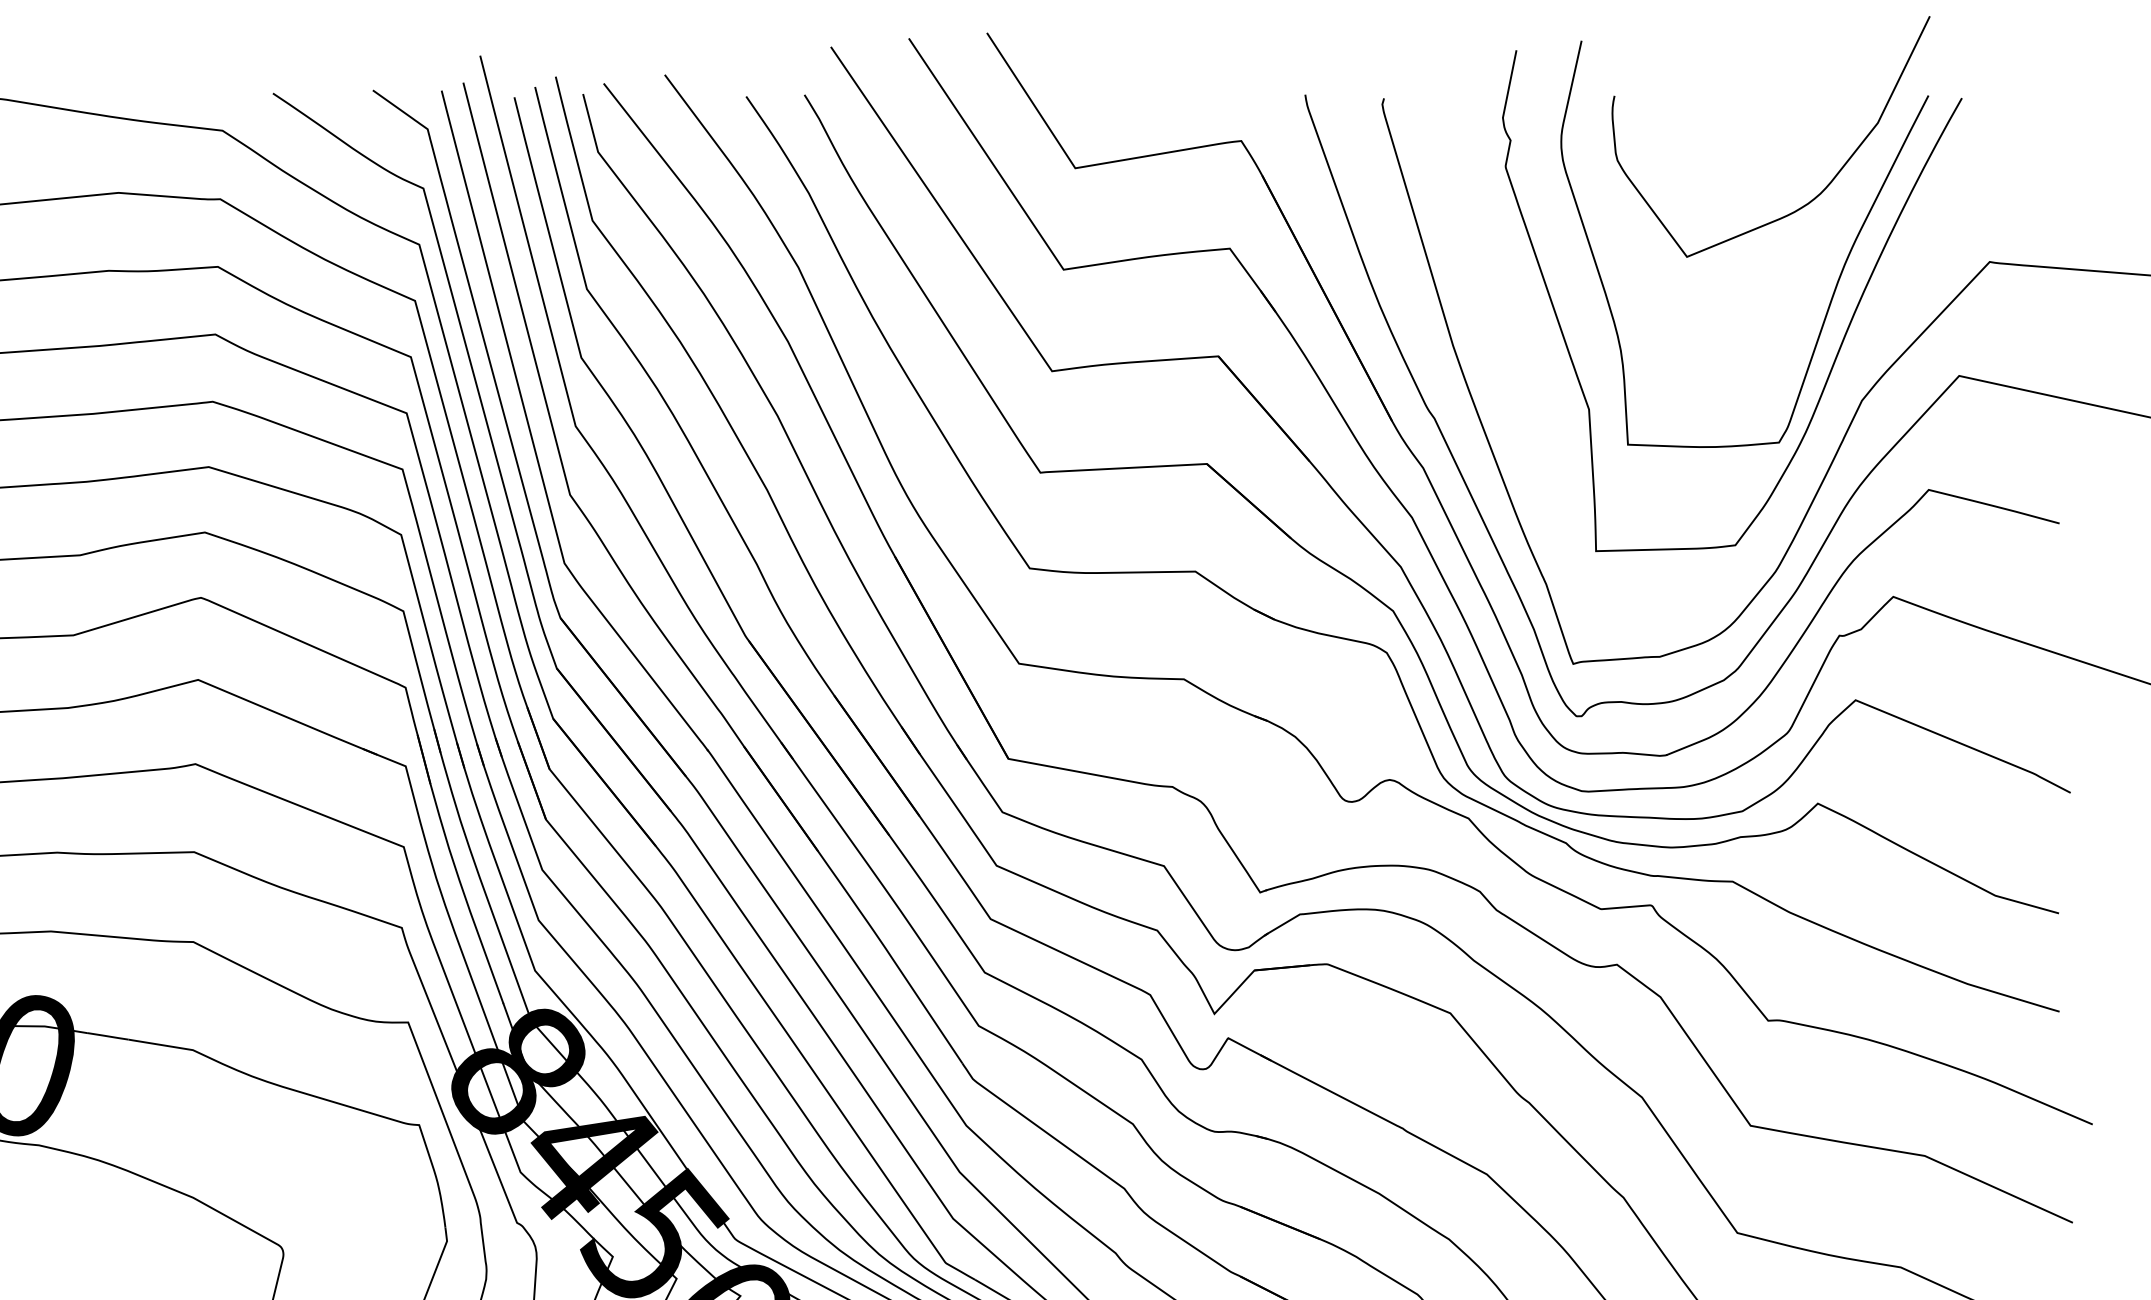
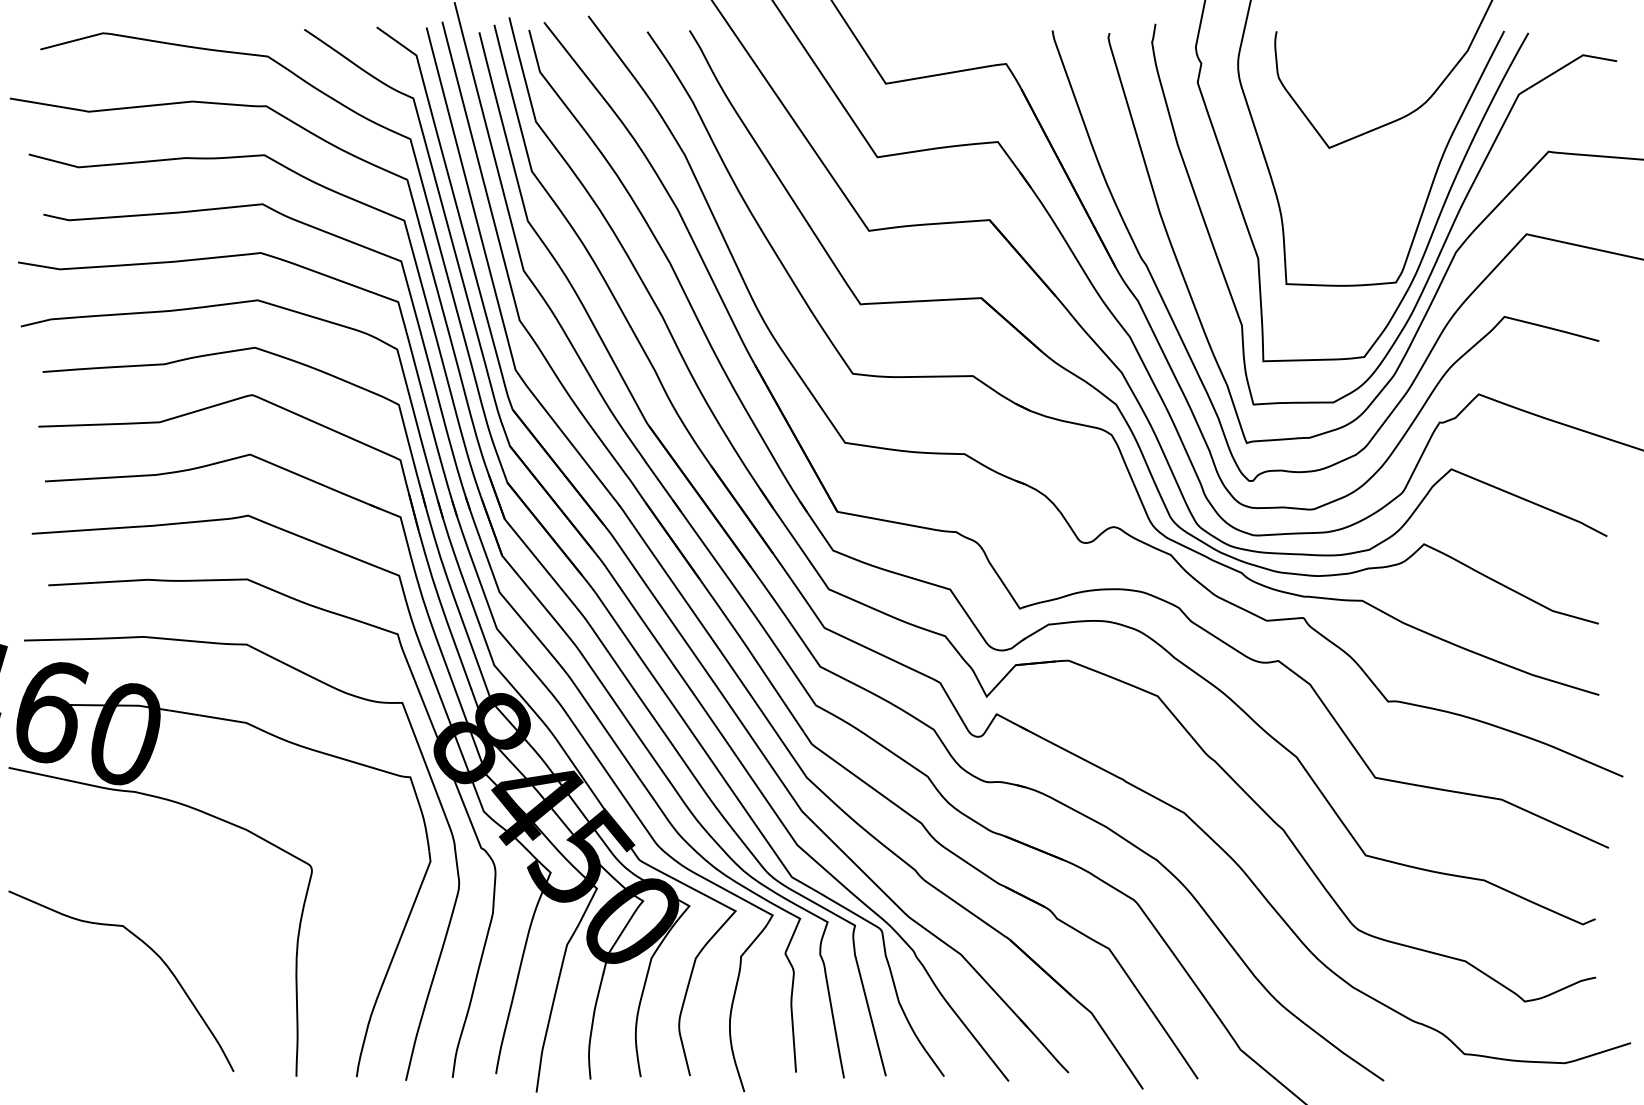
curve: (1846, 384) -> (1444, 240), added

